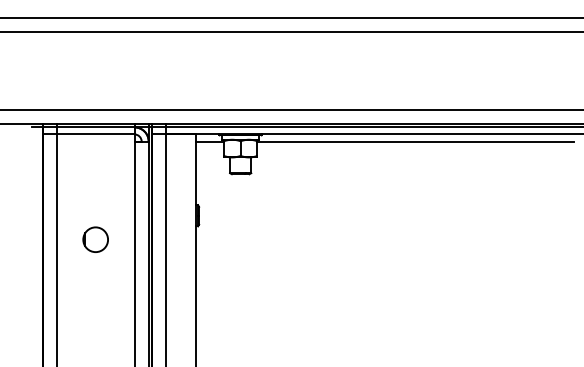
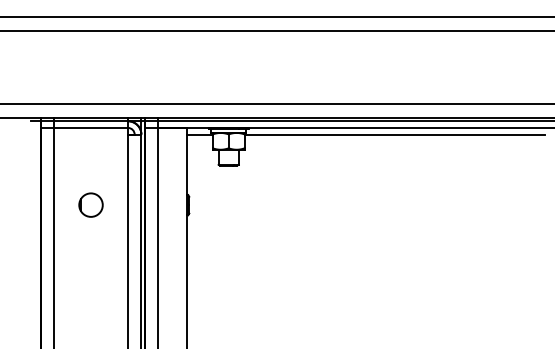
circle: (95, 239) -> (90, 204), moved

